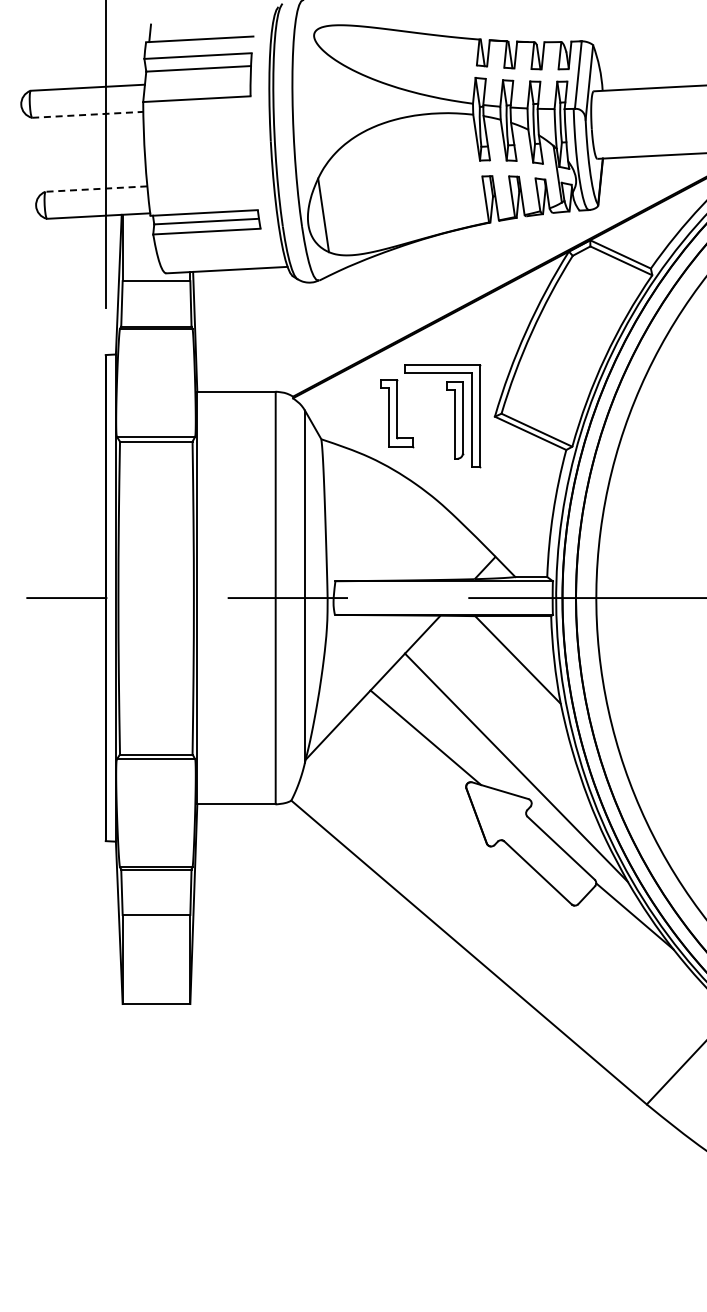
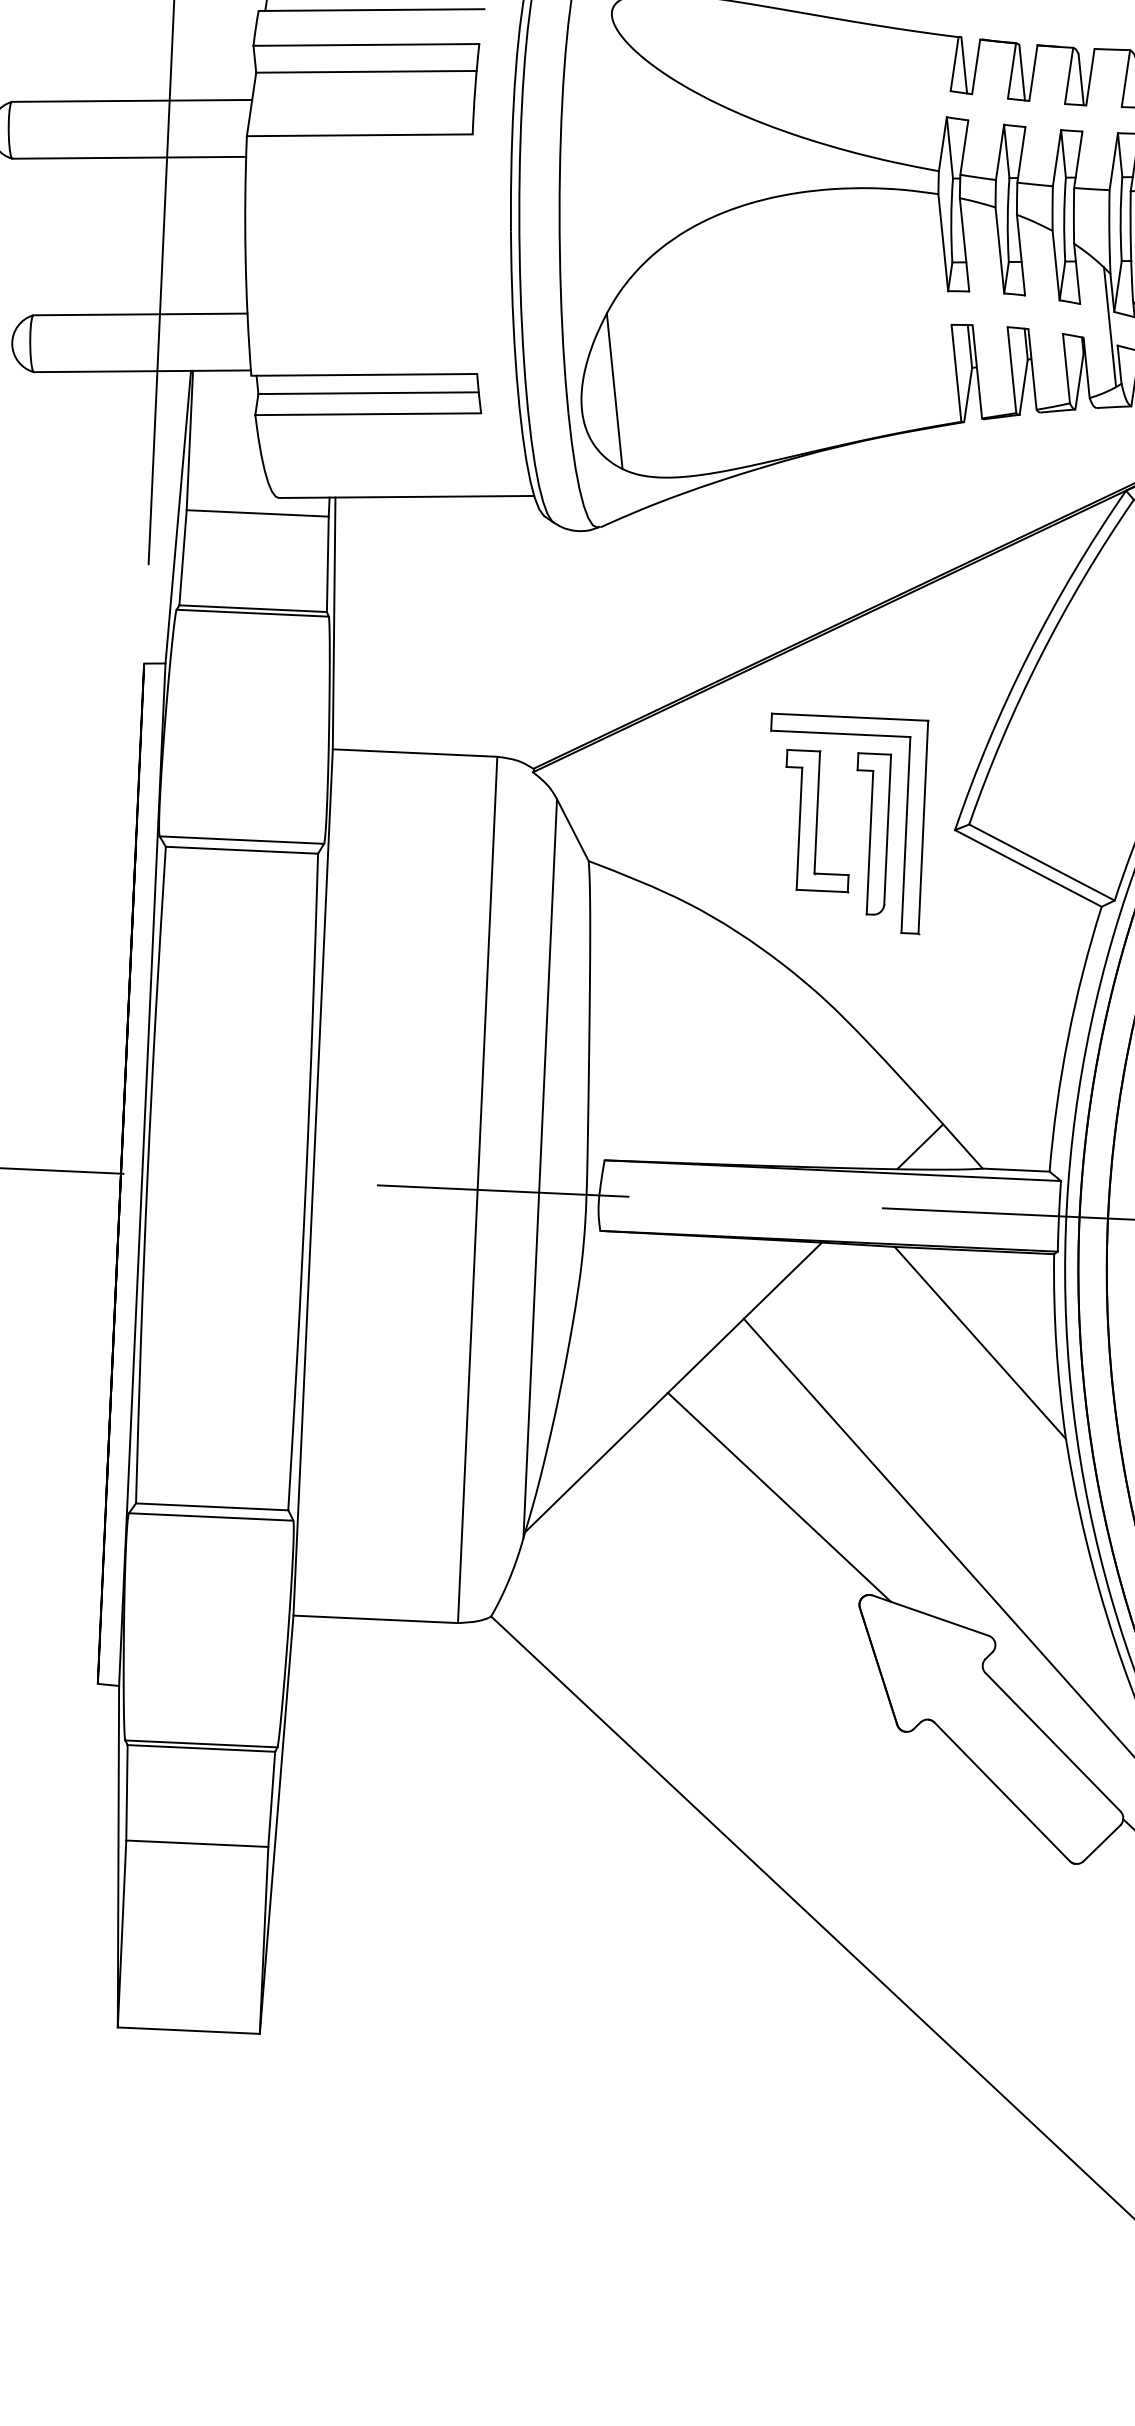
line: (87, 114) -> (128, 157), dashed -> solid
line: (96, 189) -> (140, 315), dashed -> solid
part: (397, 413) -> (817, 821), moved

